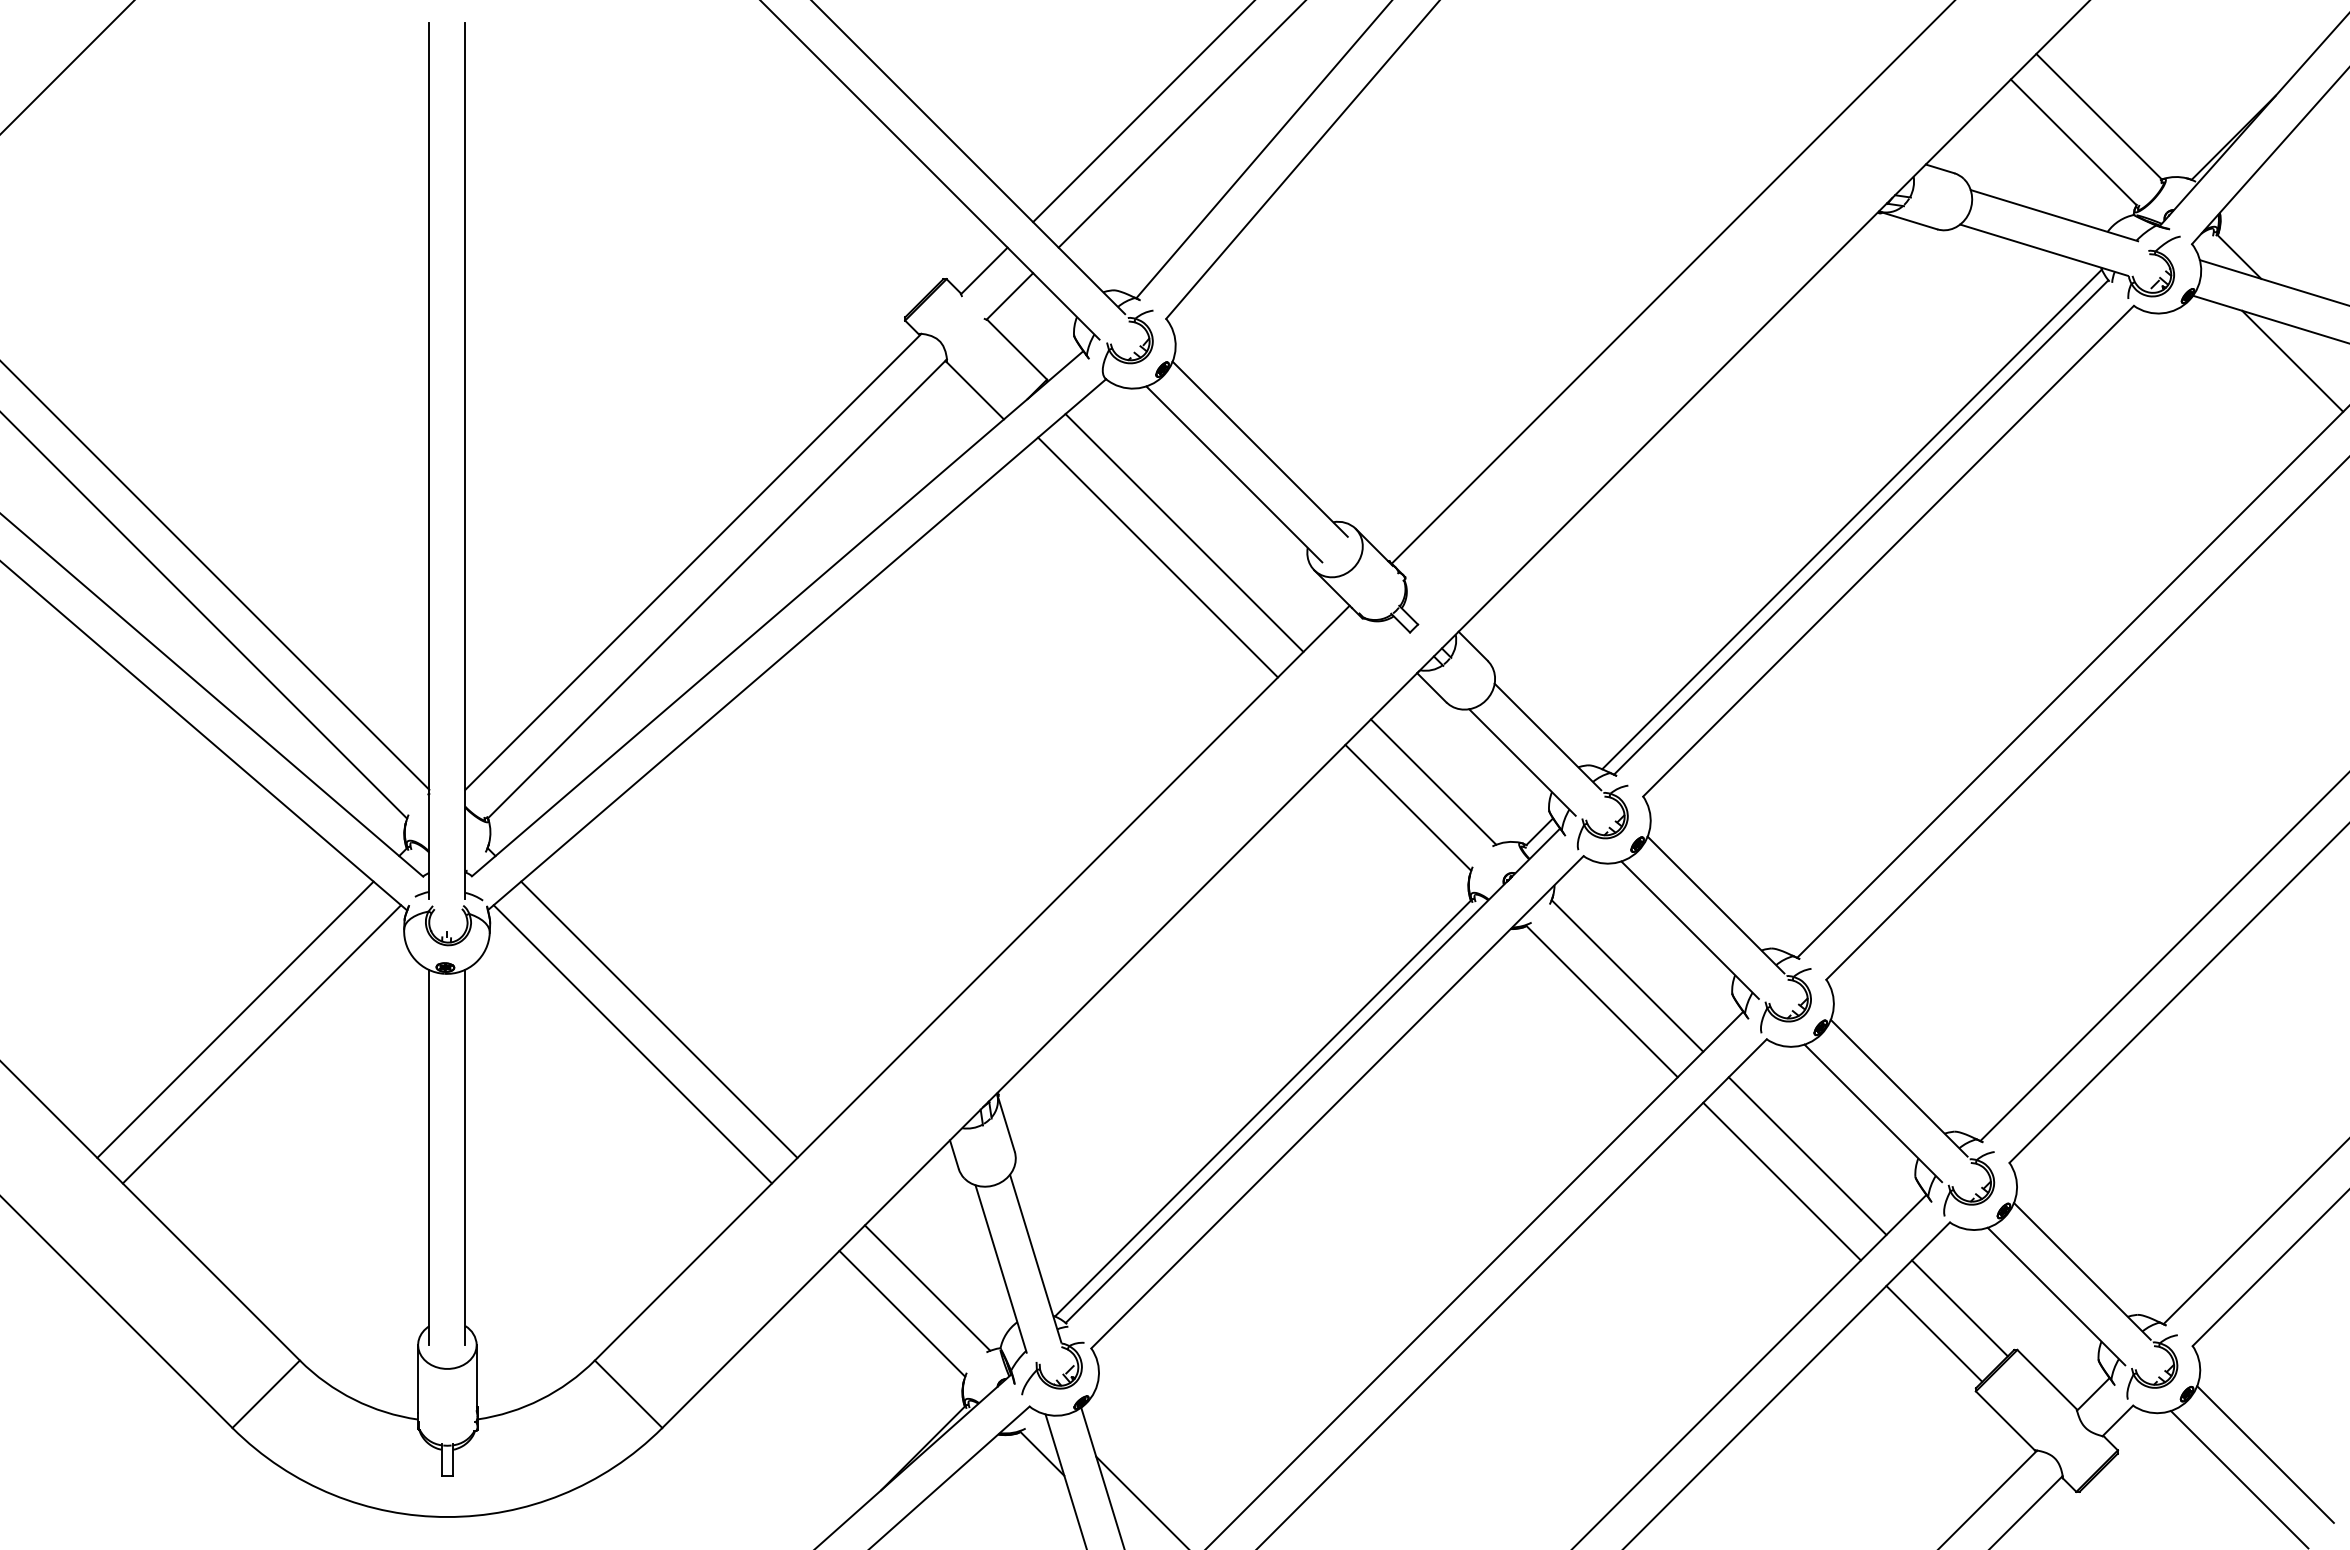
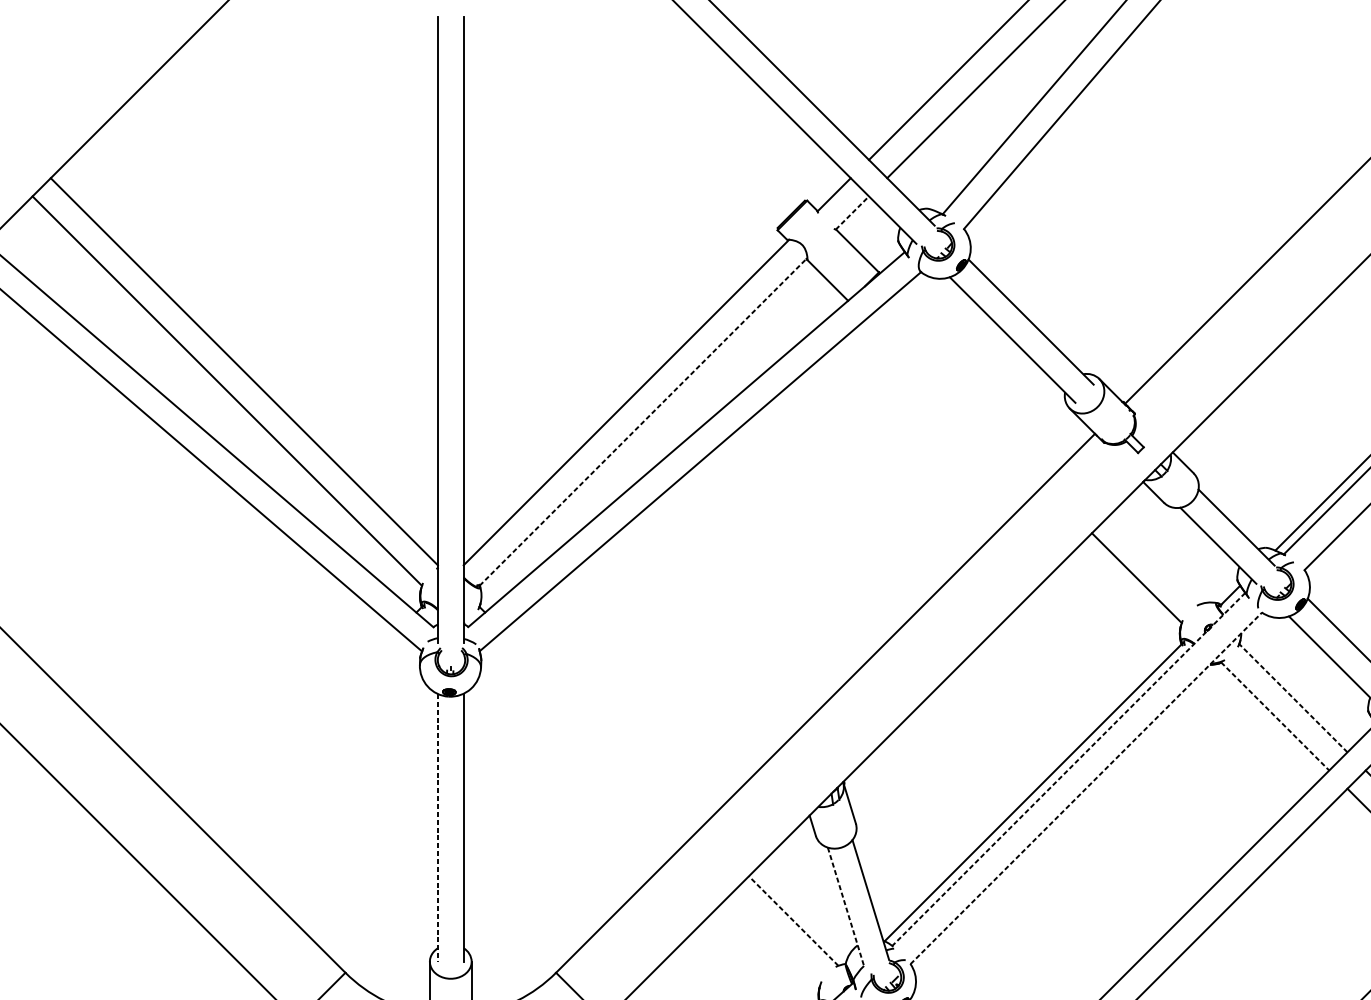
line: (1009, 296) -> (852, 213), solid -> dashed
line: (1184, 532) -> (977, 381), removed
line: (1157, 557) -> (957, 399), removed
line: (717, 588) -> (643, 421), solid -> dashed
line: (1433, 781) -> (1154, 559), removed
line: (1627, 975) -> (1293, 697), solid -> dashed
line: (1602, 1001) -> (1275, 716), solid -> dashed
line: (235, 1019) -> (299, 729), removed
line: (659, 1019) -> (602, 729), removed
line: (261, 1044) -> (318, 747), removed
line: (632, 1044) -> (582, 747), removed
line: (1312, 1075) -> (1068, 769), solid -> dashed
line: (1337, 1101) -> (1086, 787), solid -> dashed
line: (429, 1158) -> (438, 828), solid -> dashed
line: (1001, 1269) -> (846, 907), solid -> dashed
line: (927, 1288) -> (793, 921), solid -> dashed
line: (902, 1313) -> (775, 939), removed

